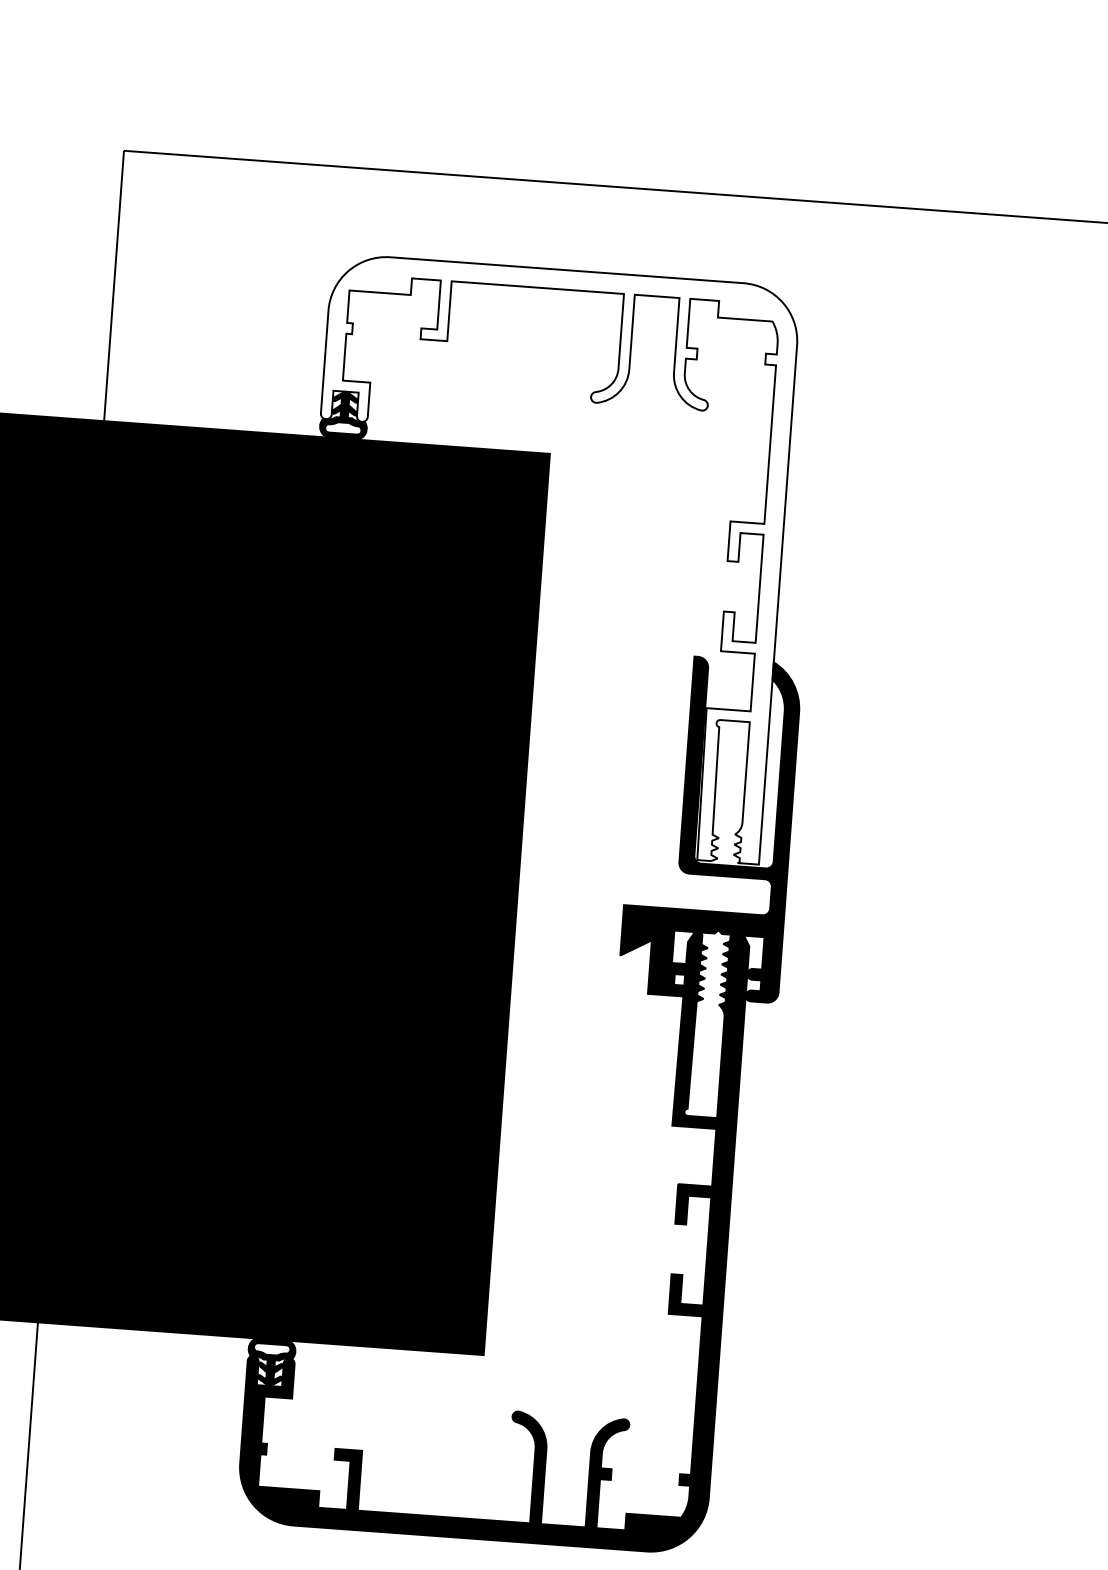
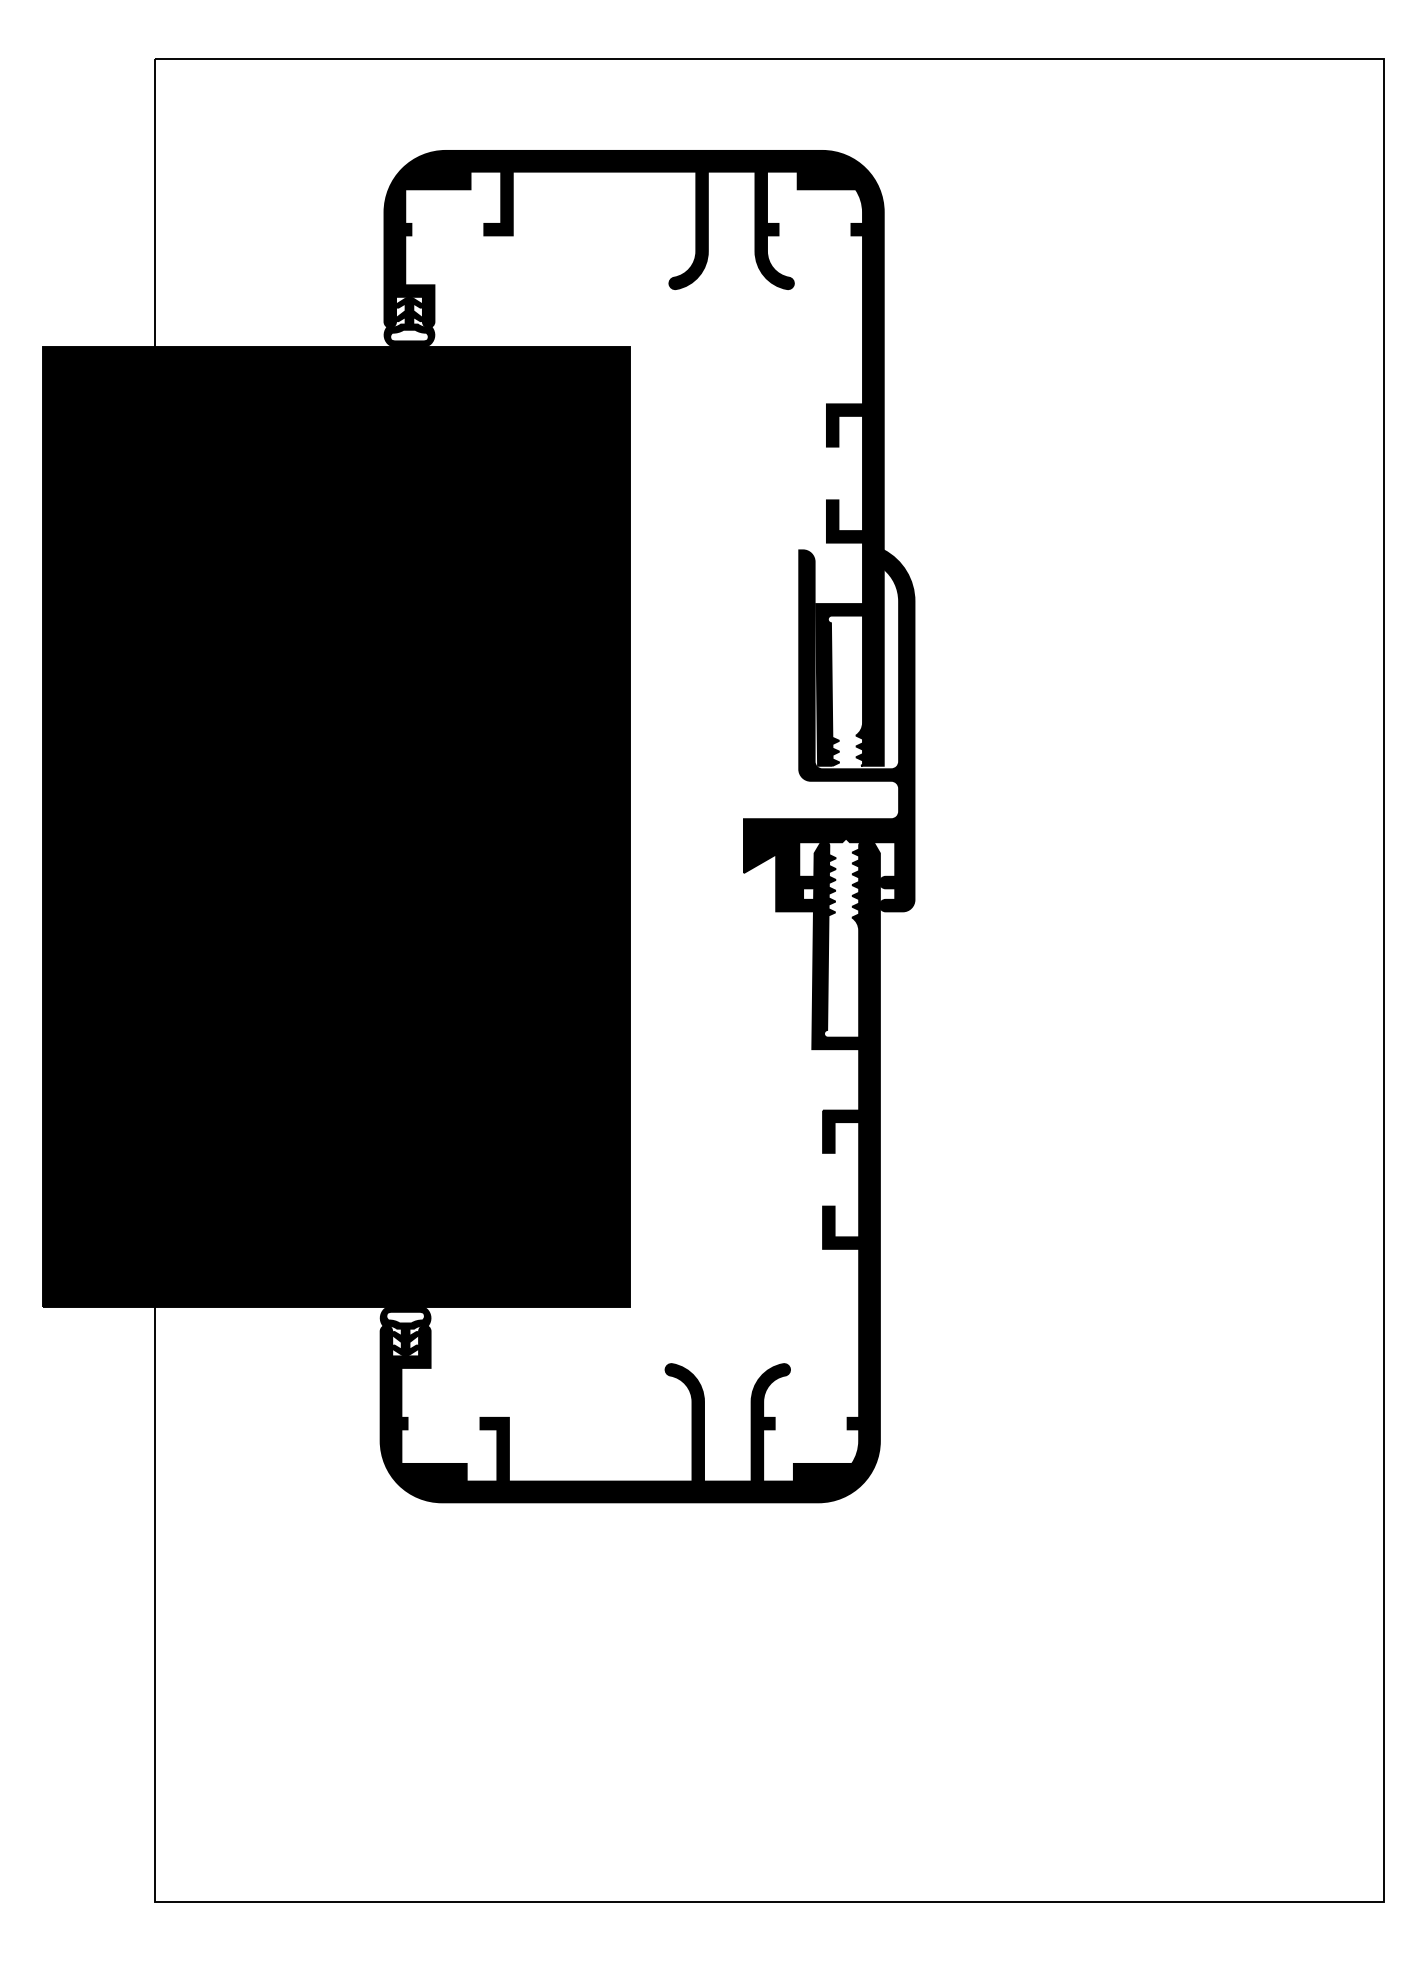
fill: (545, 557) -> (633, 457), added

